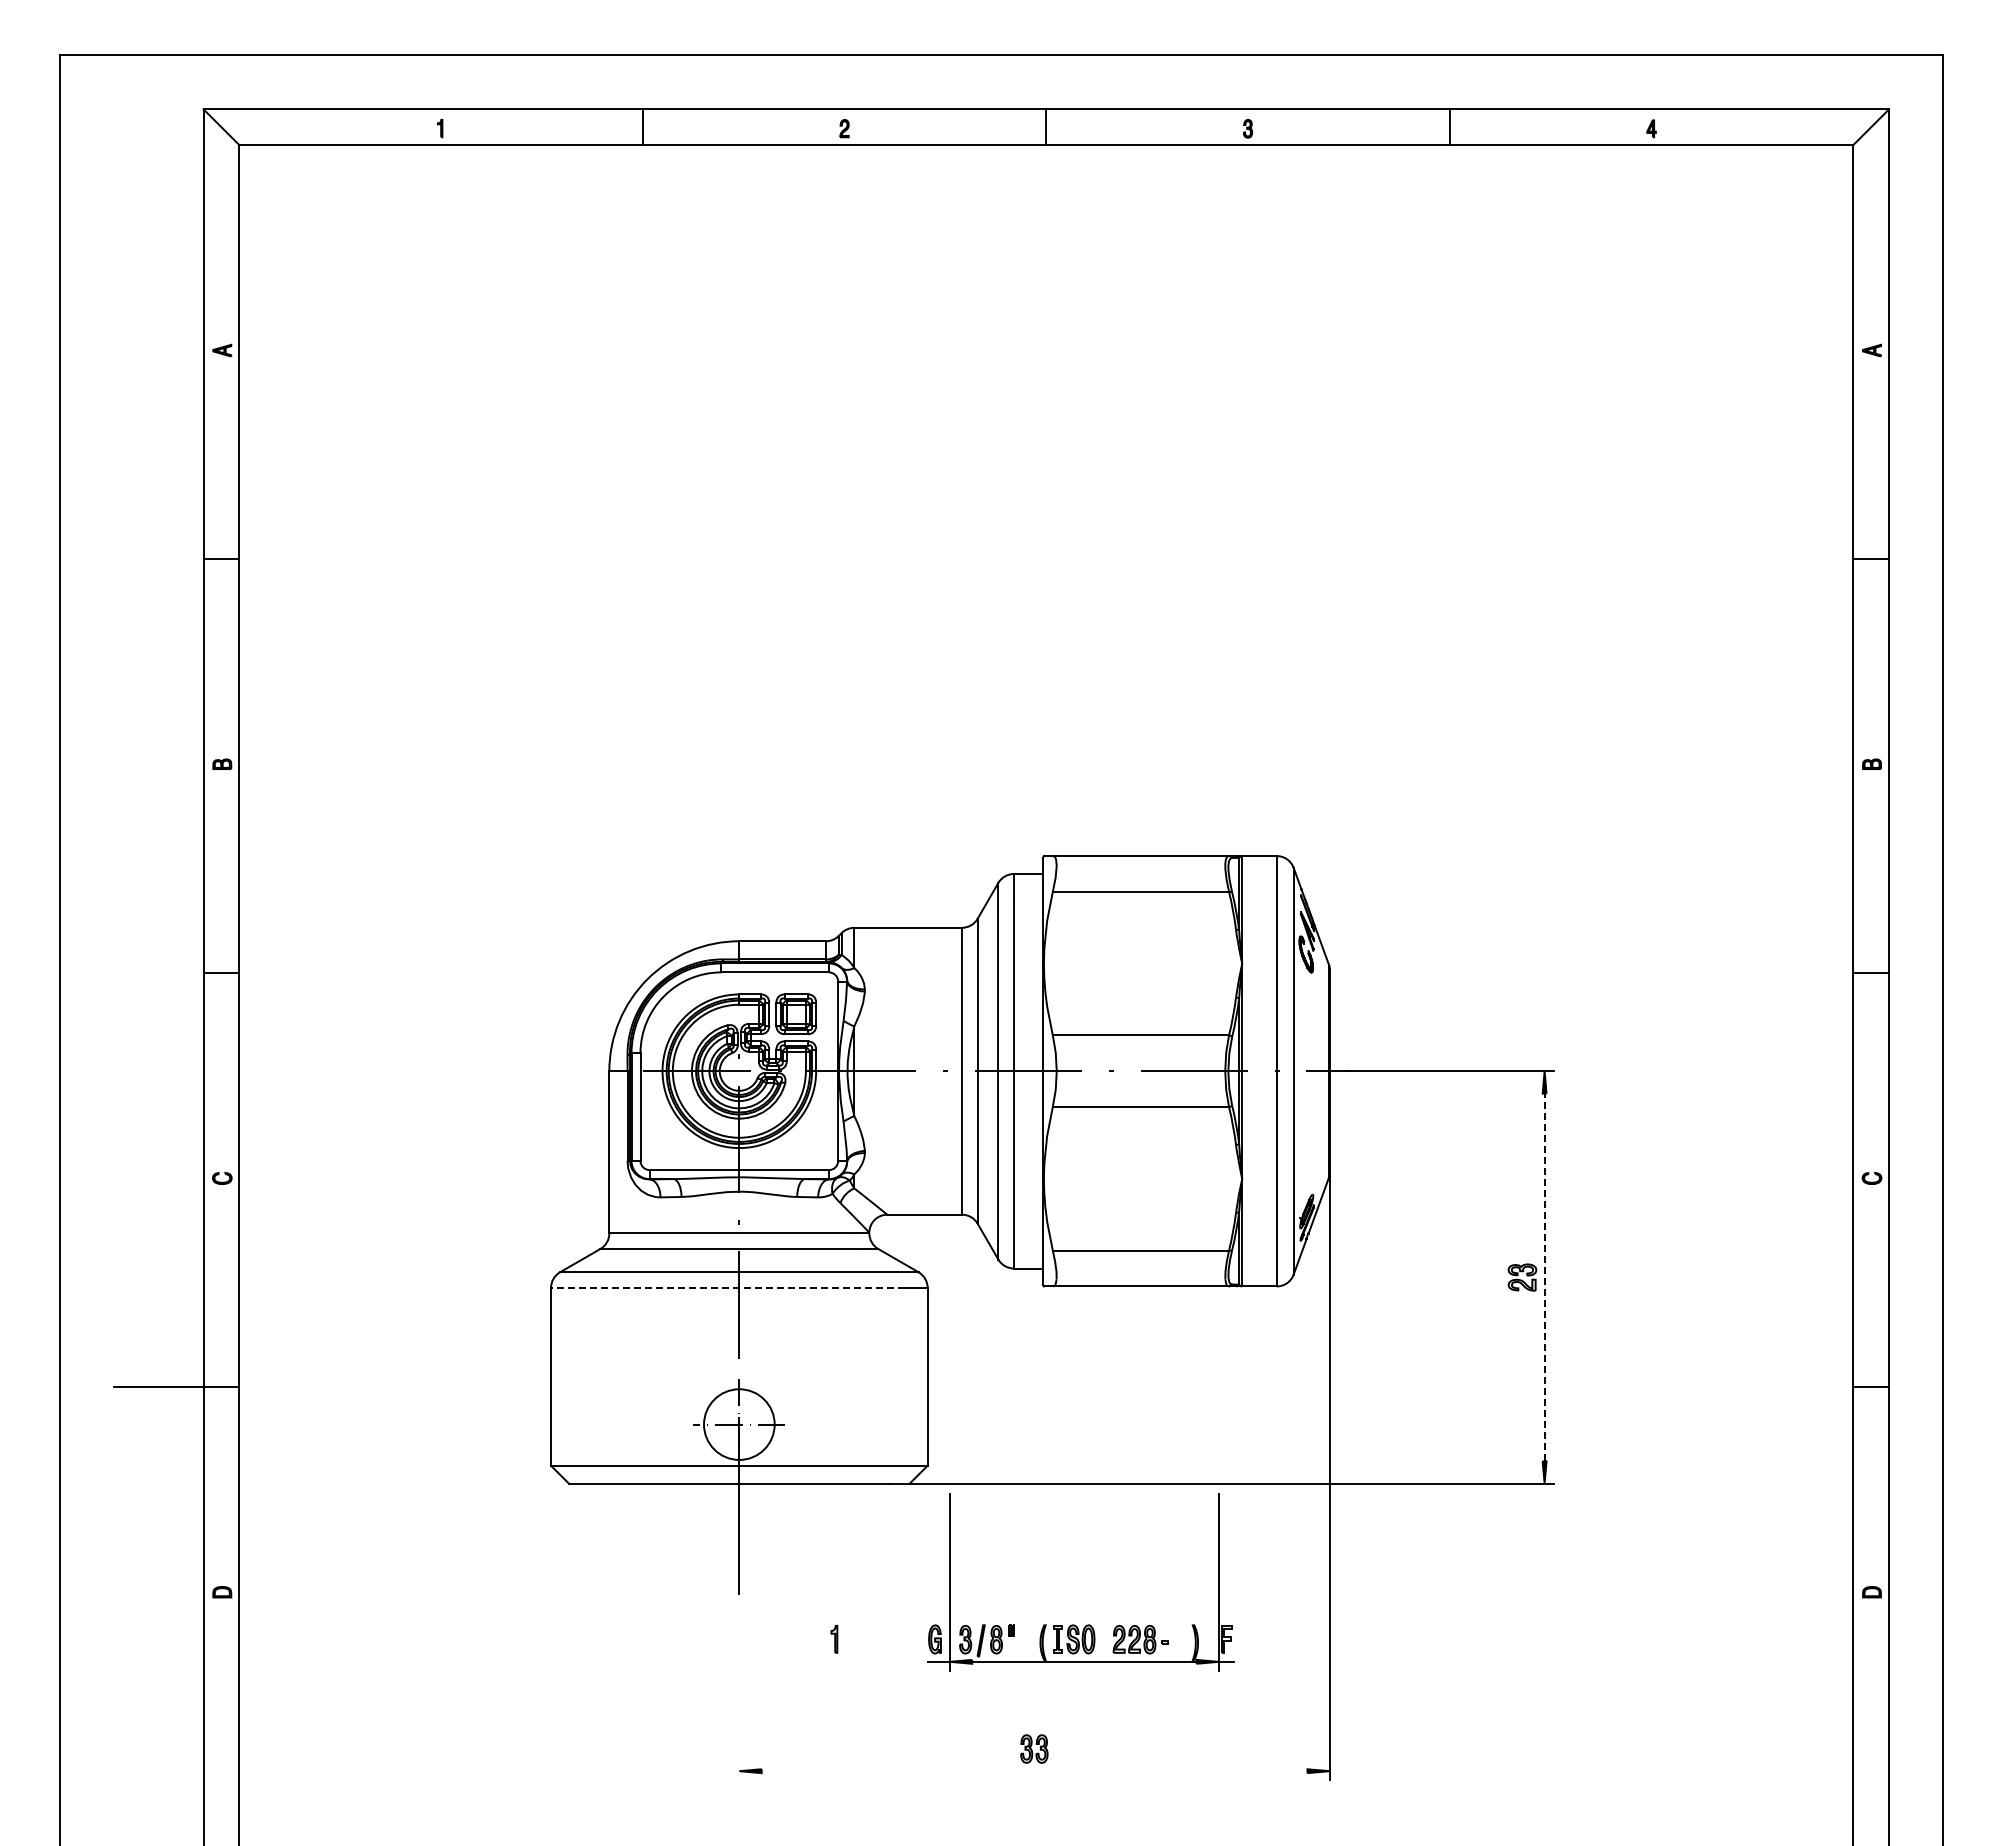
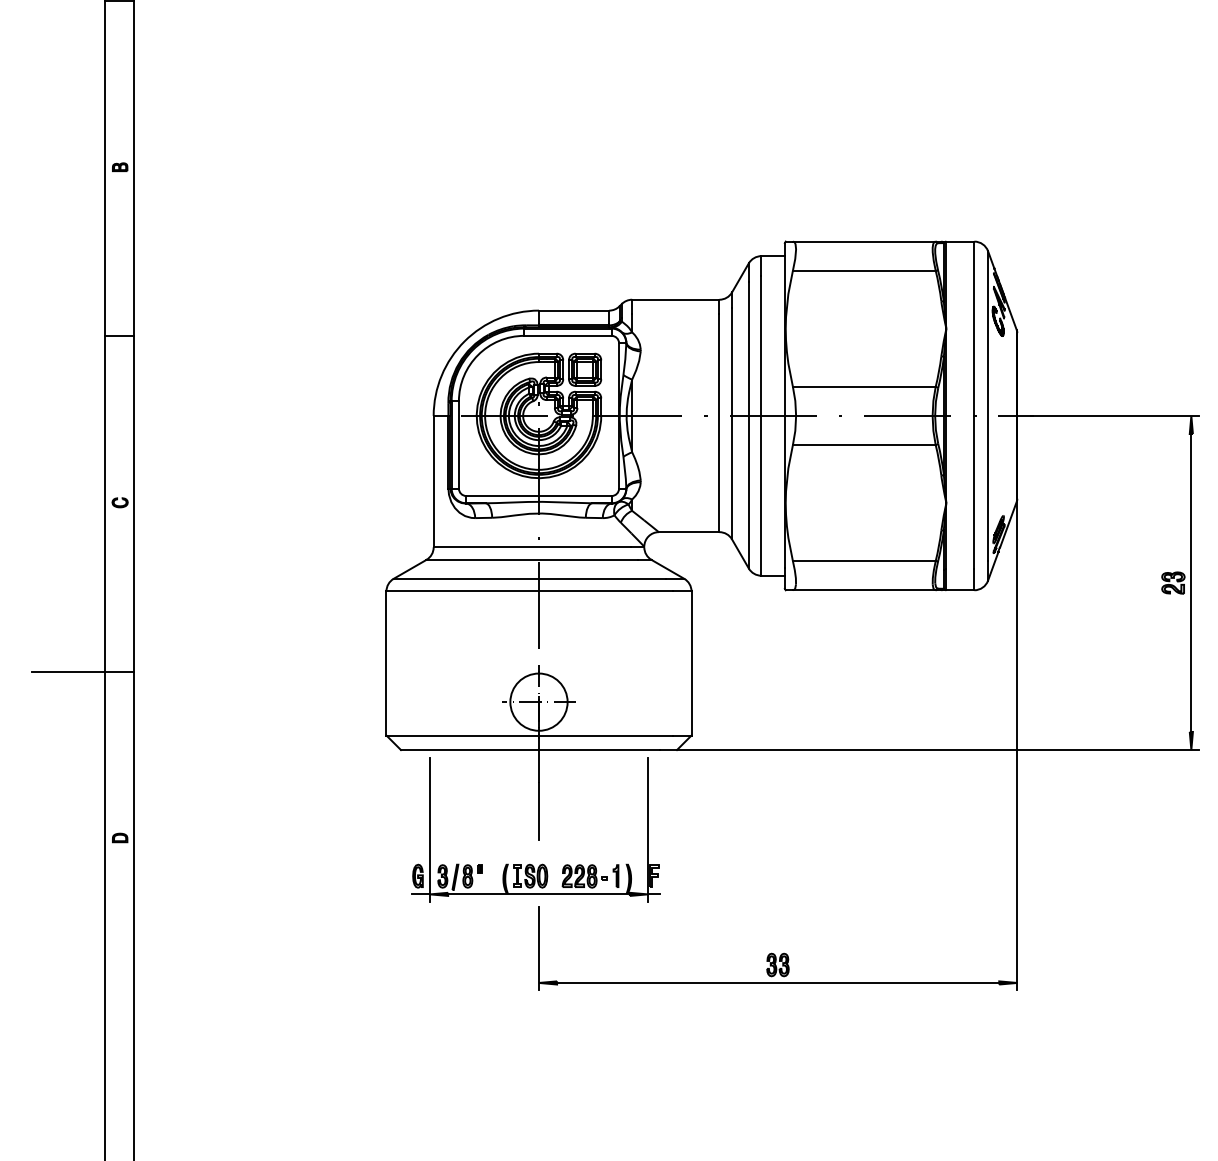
line: (1544, 1277) -> (1191, 583), dashed -> solid
line: (727, 1287) -> (529, 591), dashed -> solid
part: (1074, 1624) -> (531, 864), moved
line: (739, 1728) -> (539, 948), added
line: (1034, 1771) -> (778, 983), added

